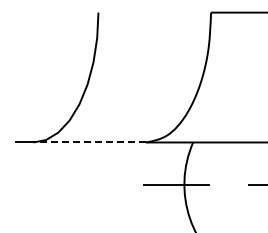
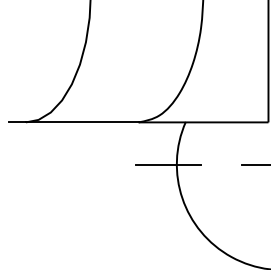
line: (89, 142) -> (81, 122), dashed -> solid

